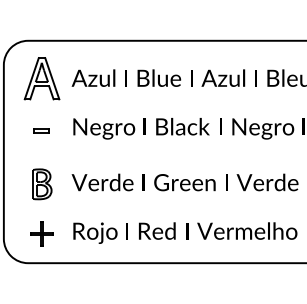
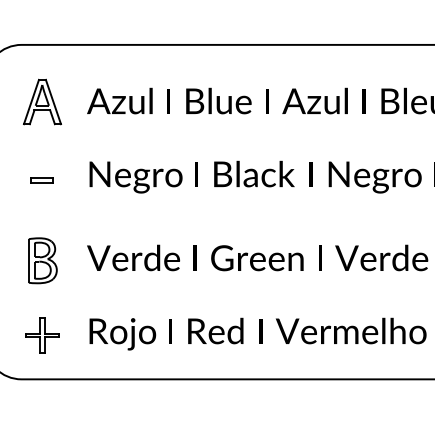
part: (41, 78) -> (41, 101), size x0.71

